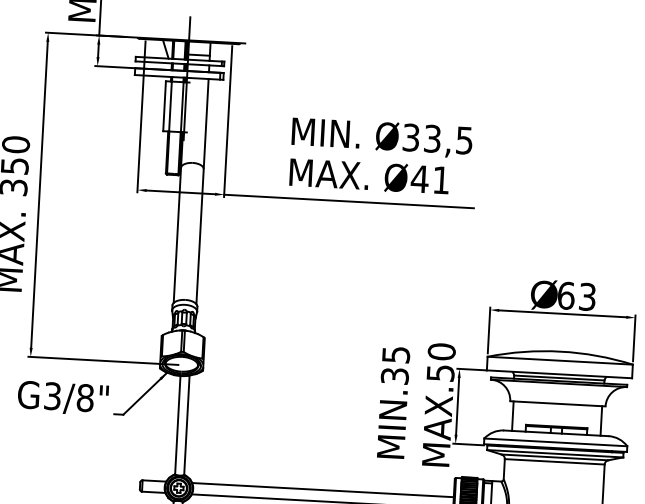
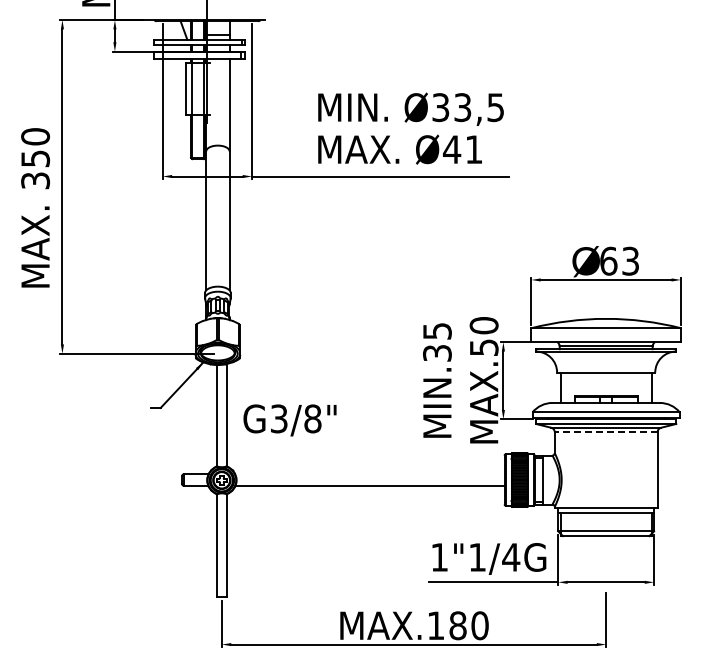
text: (62, 398) -> (289, 420), moved
line: (554, 461) -> (605, 432), solid -> dashed
line: (322, 490) -> (369, 474), removed

